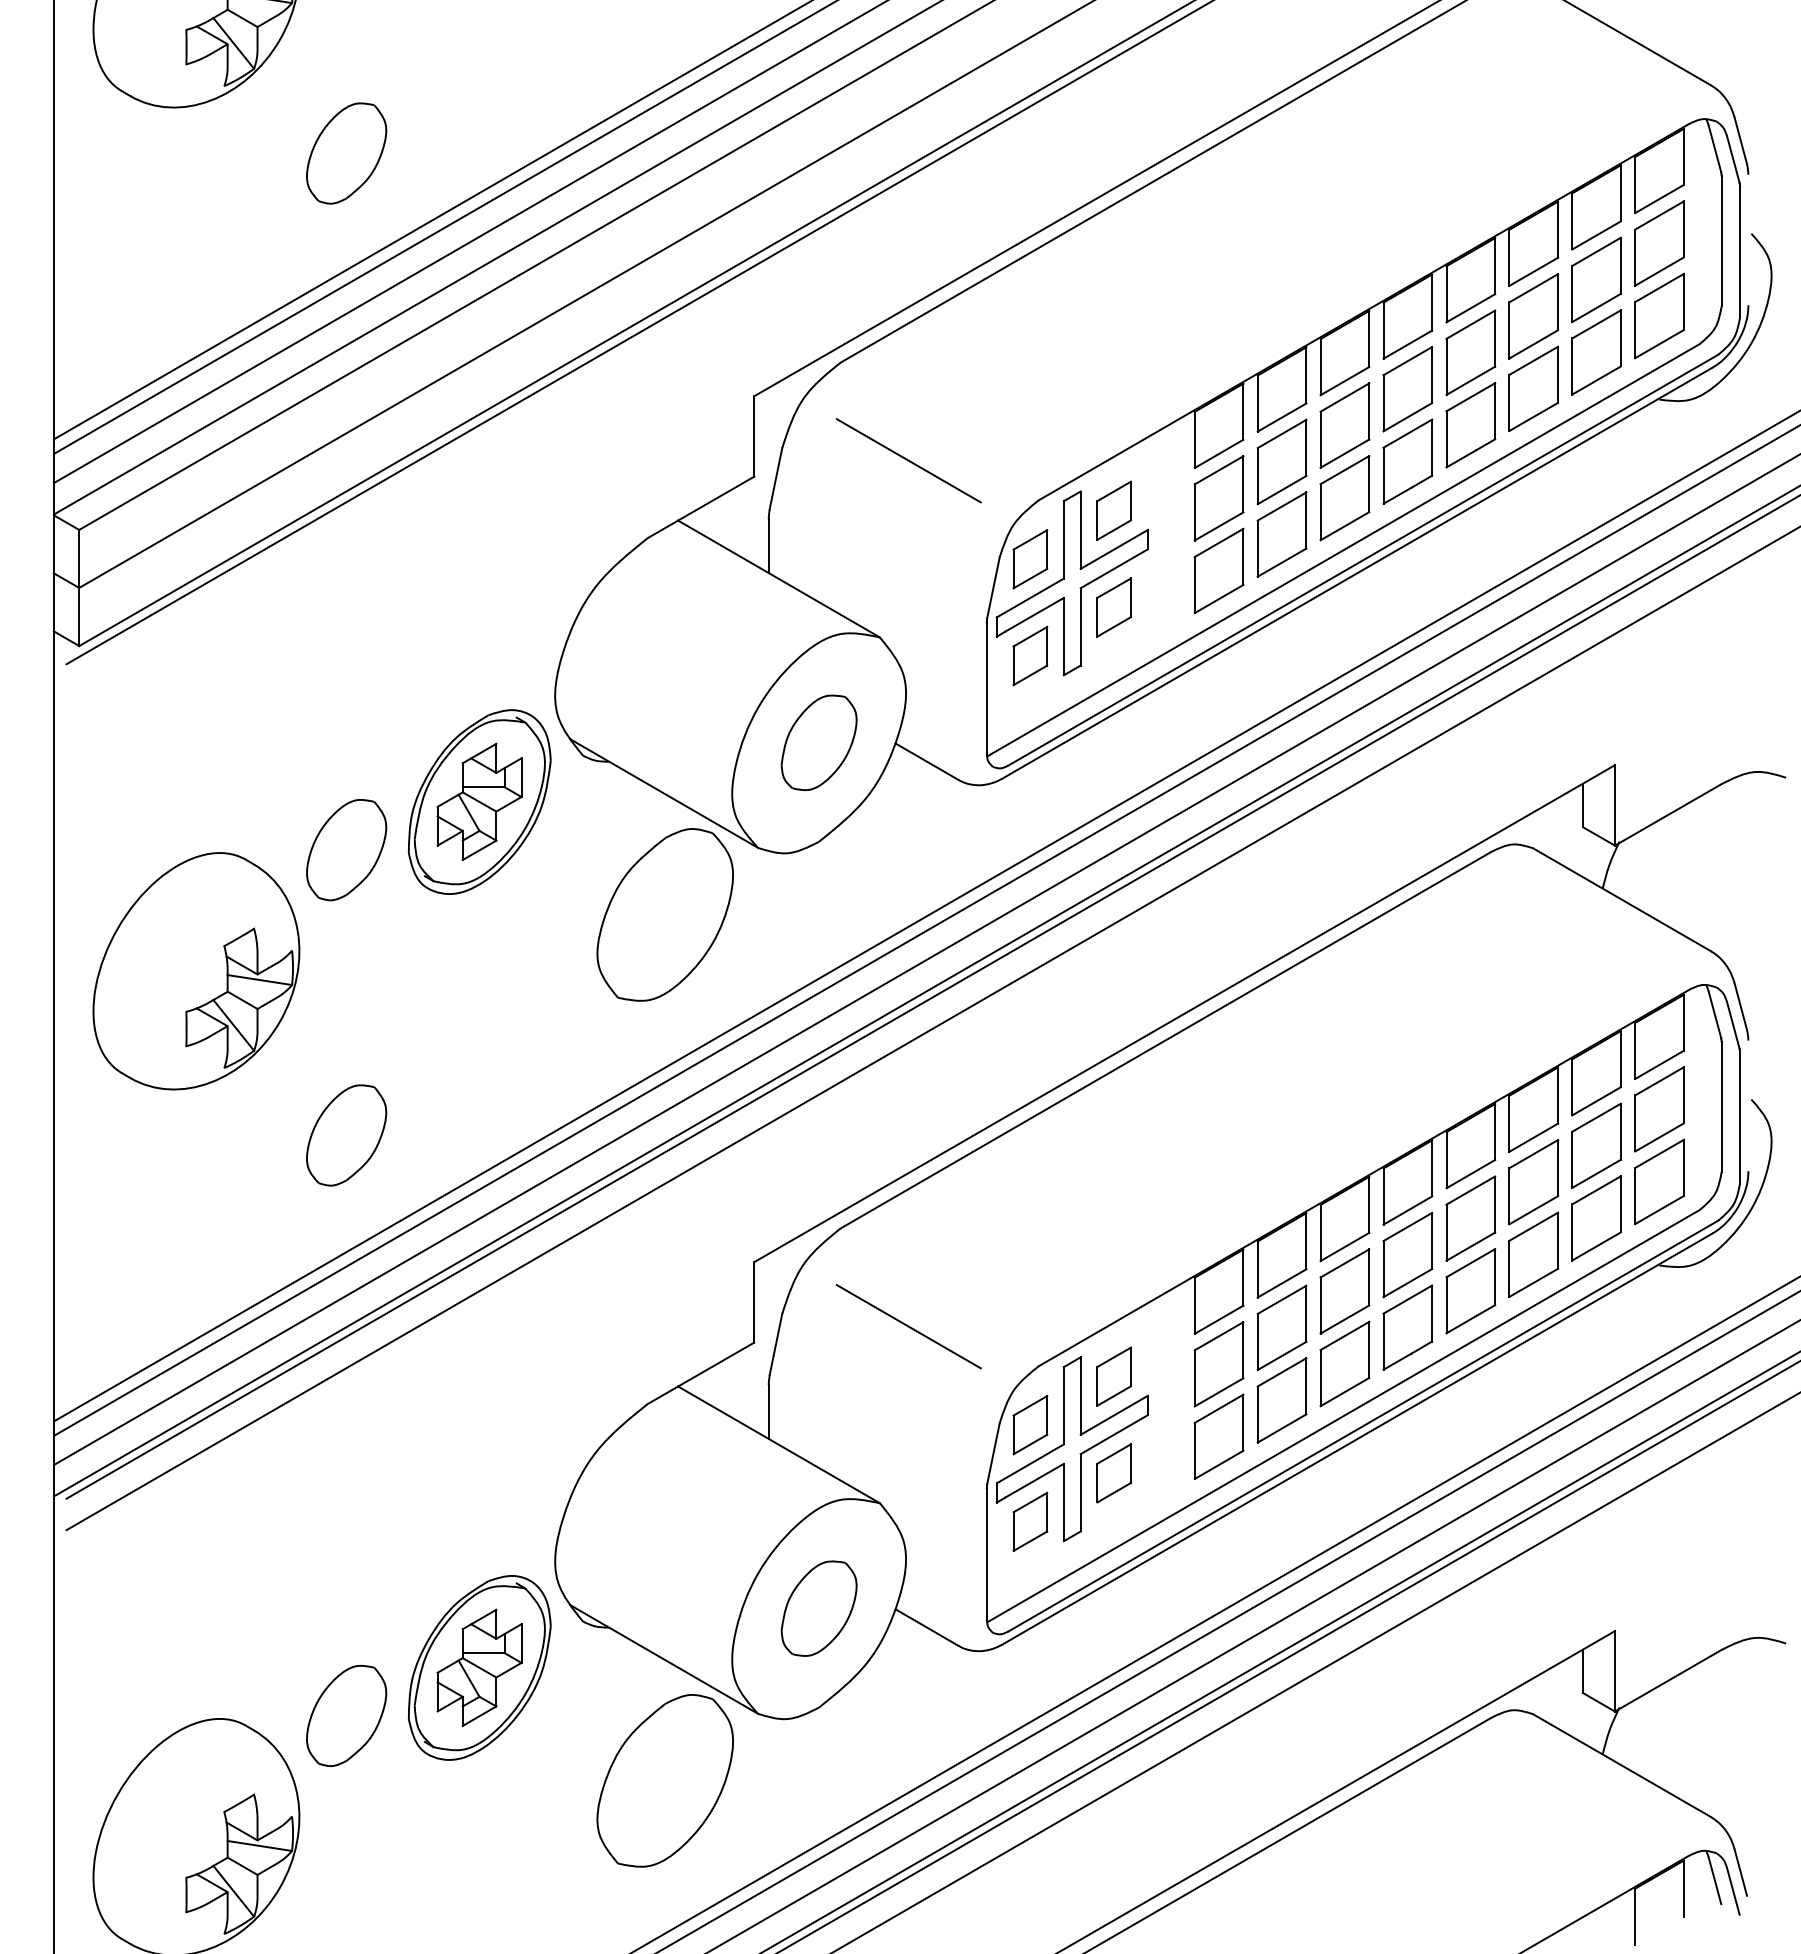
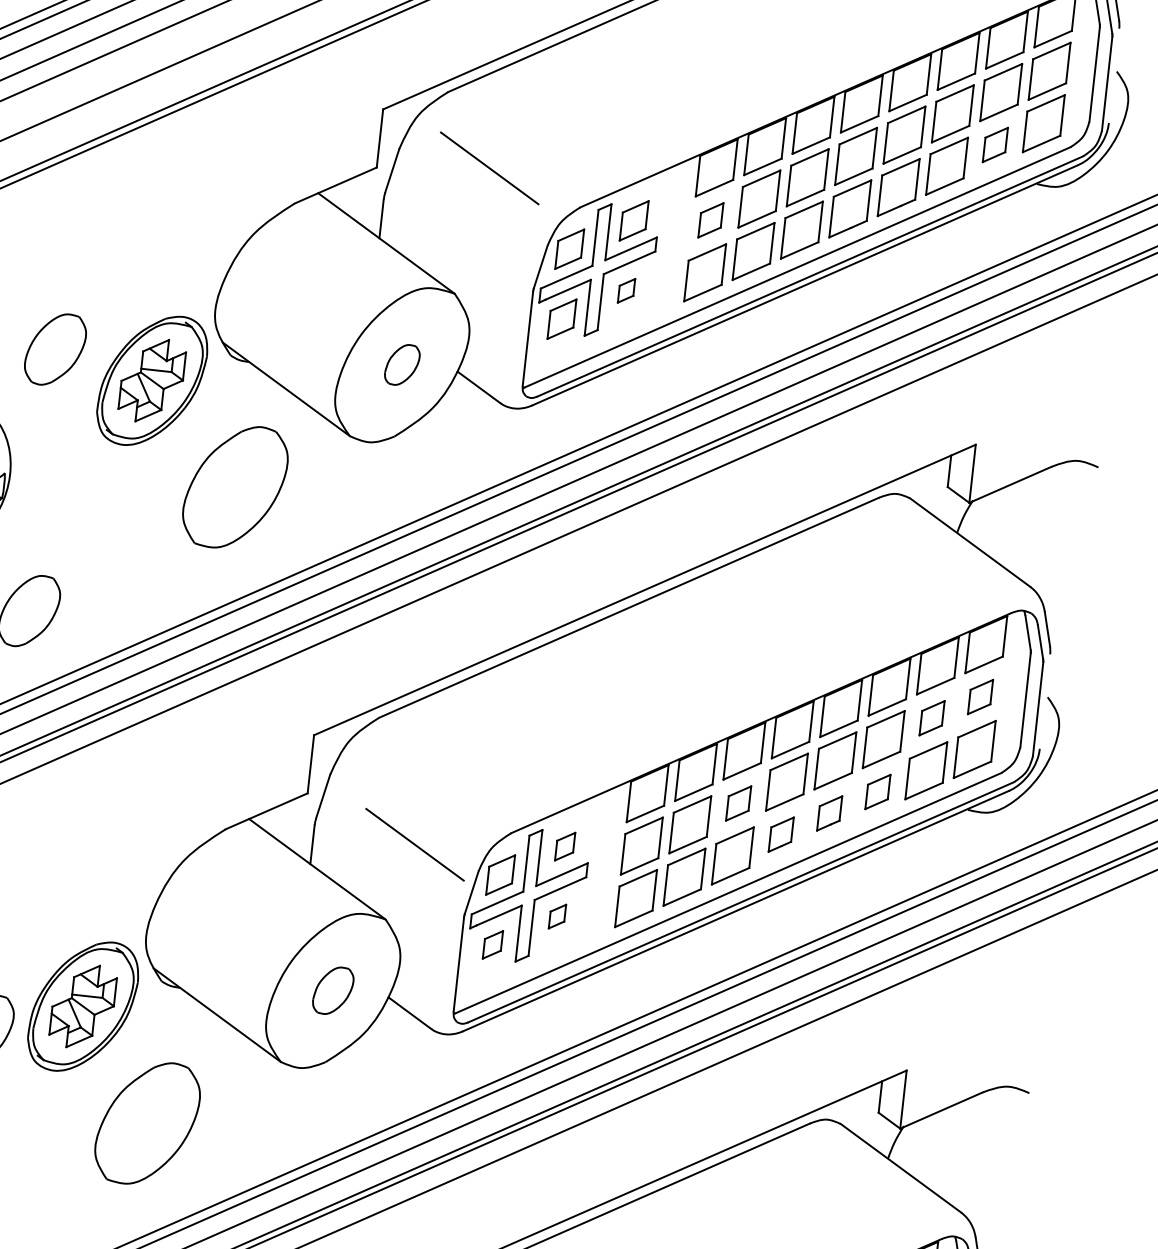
part: (1596, 352) -> (995, 145), size x0.6
part: (1218, 498) -> (710, 220), size x0.6
part: (1114, 607) -> (626, 290), size x0.6
part: (818, 742) -> (401, 364), size x0.6
part: (346, 850) -> (55, 349), moved
part: (664, 914) -> (234, 486), moved
part: (1659, 1109) -> (980, 697), size x0.6
part: (1596, 1145) -> (932, 718), size x0.6
part: (1533, 1254) -> (877, 791), size x0.6
part: (1344, 1291) -> (738, 803), size x0.6
part: (1470, 1291) -> (829, 813), size x0.6
line: (908, 1326) -> (414, 844), moved
part: (1407, 1327) -> (780, 834), size x0.6
part: (1114, 1376) -> (565, 846), size x0.7
part: (1114, 1473) -> (557, 916), size x0.6
part: (1030, 1521) -> (493, 944), size x0.7
part: (818, 1608) -> (332, 990), size x0.7
part: (664, 1780) -> (147, 1123), moved

